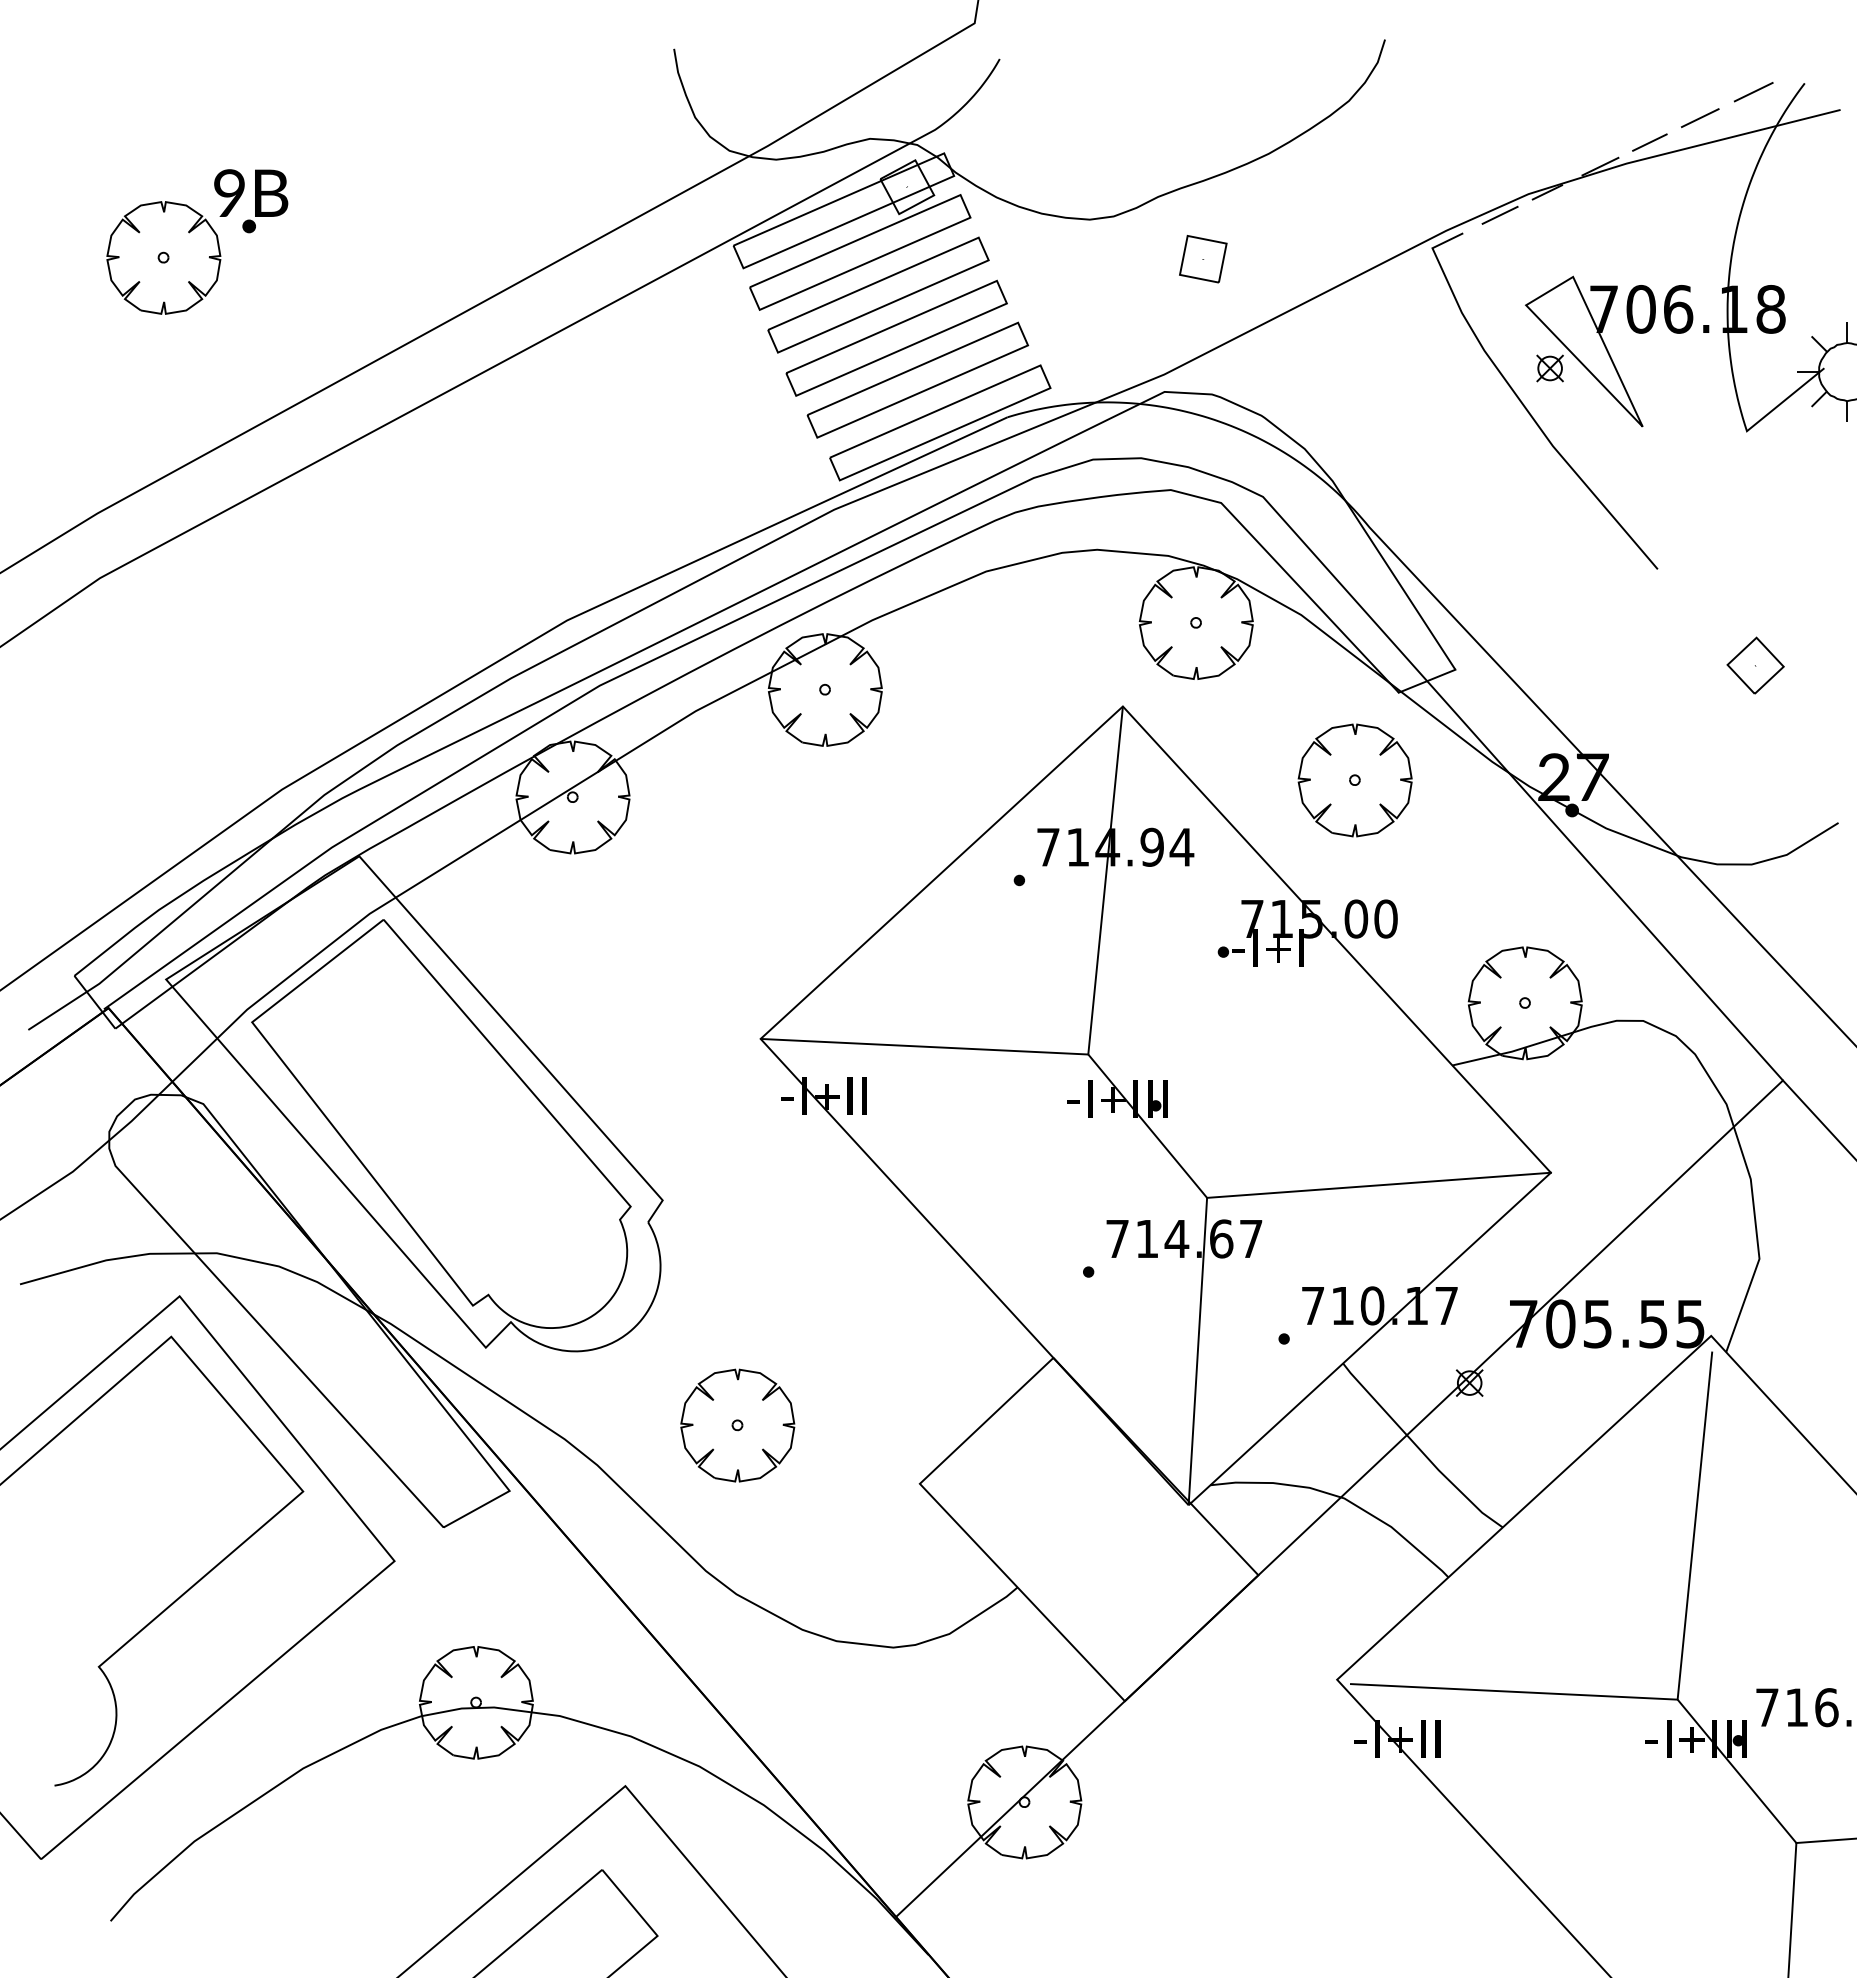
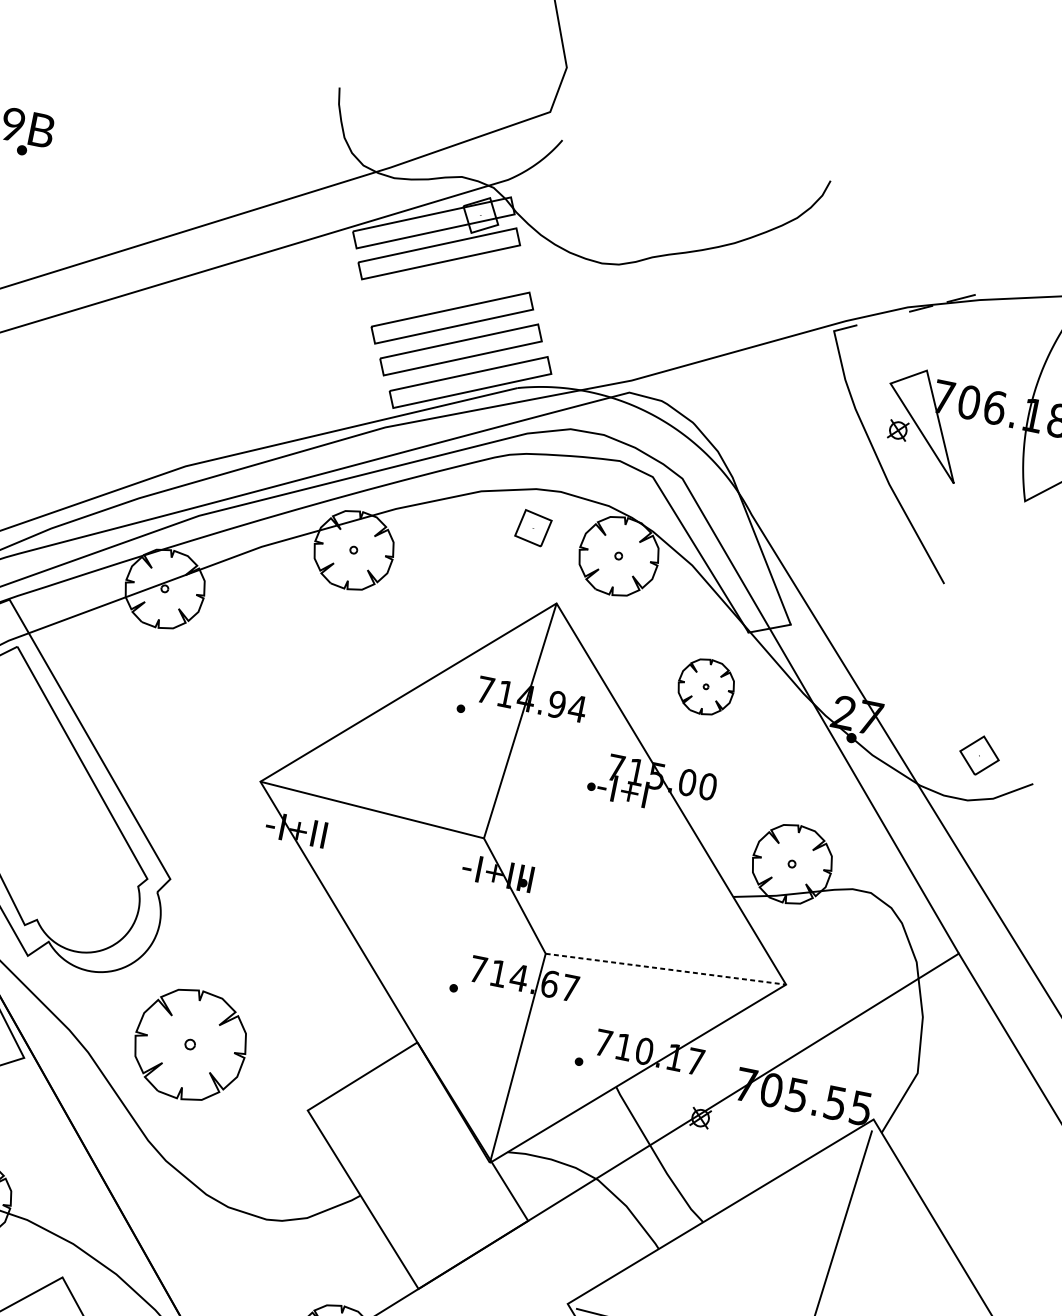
line: (1699, 118) -> (1036, 279), removed
line: (1649, 142) -> (998, 288), removed
line: (1499, 214) -> (884, 317), removed
part: (1203, 259) -> (533, 528), moved
part: (878, 294) -> (445, 285), removed
part: (1755, 665) -> (979, 755), moved
part: (1354, 780) -> (705, 686), size x0.7
line: (1379, 1185) -> (666, 969), solid -> dashed
part: (737, 1425) -> (190, 1044), size x1.4

